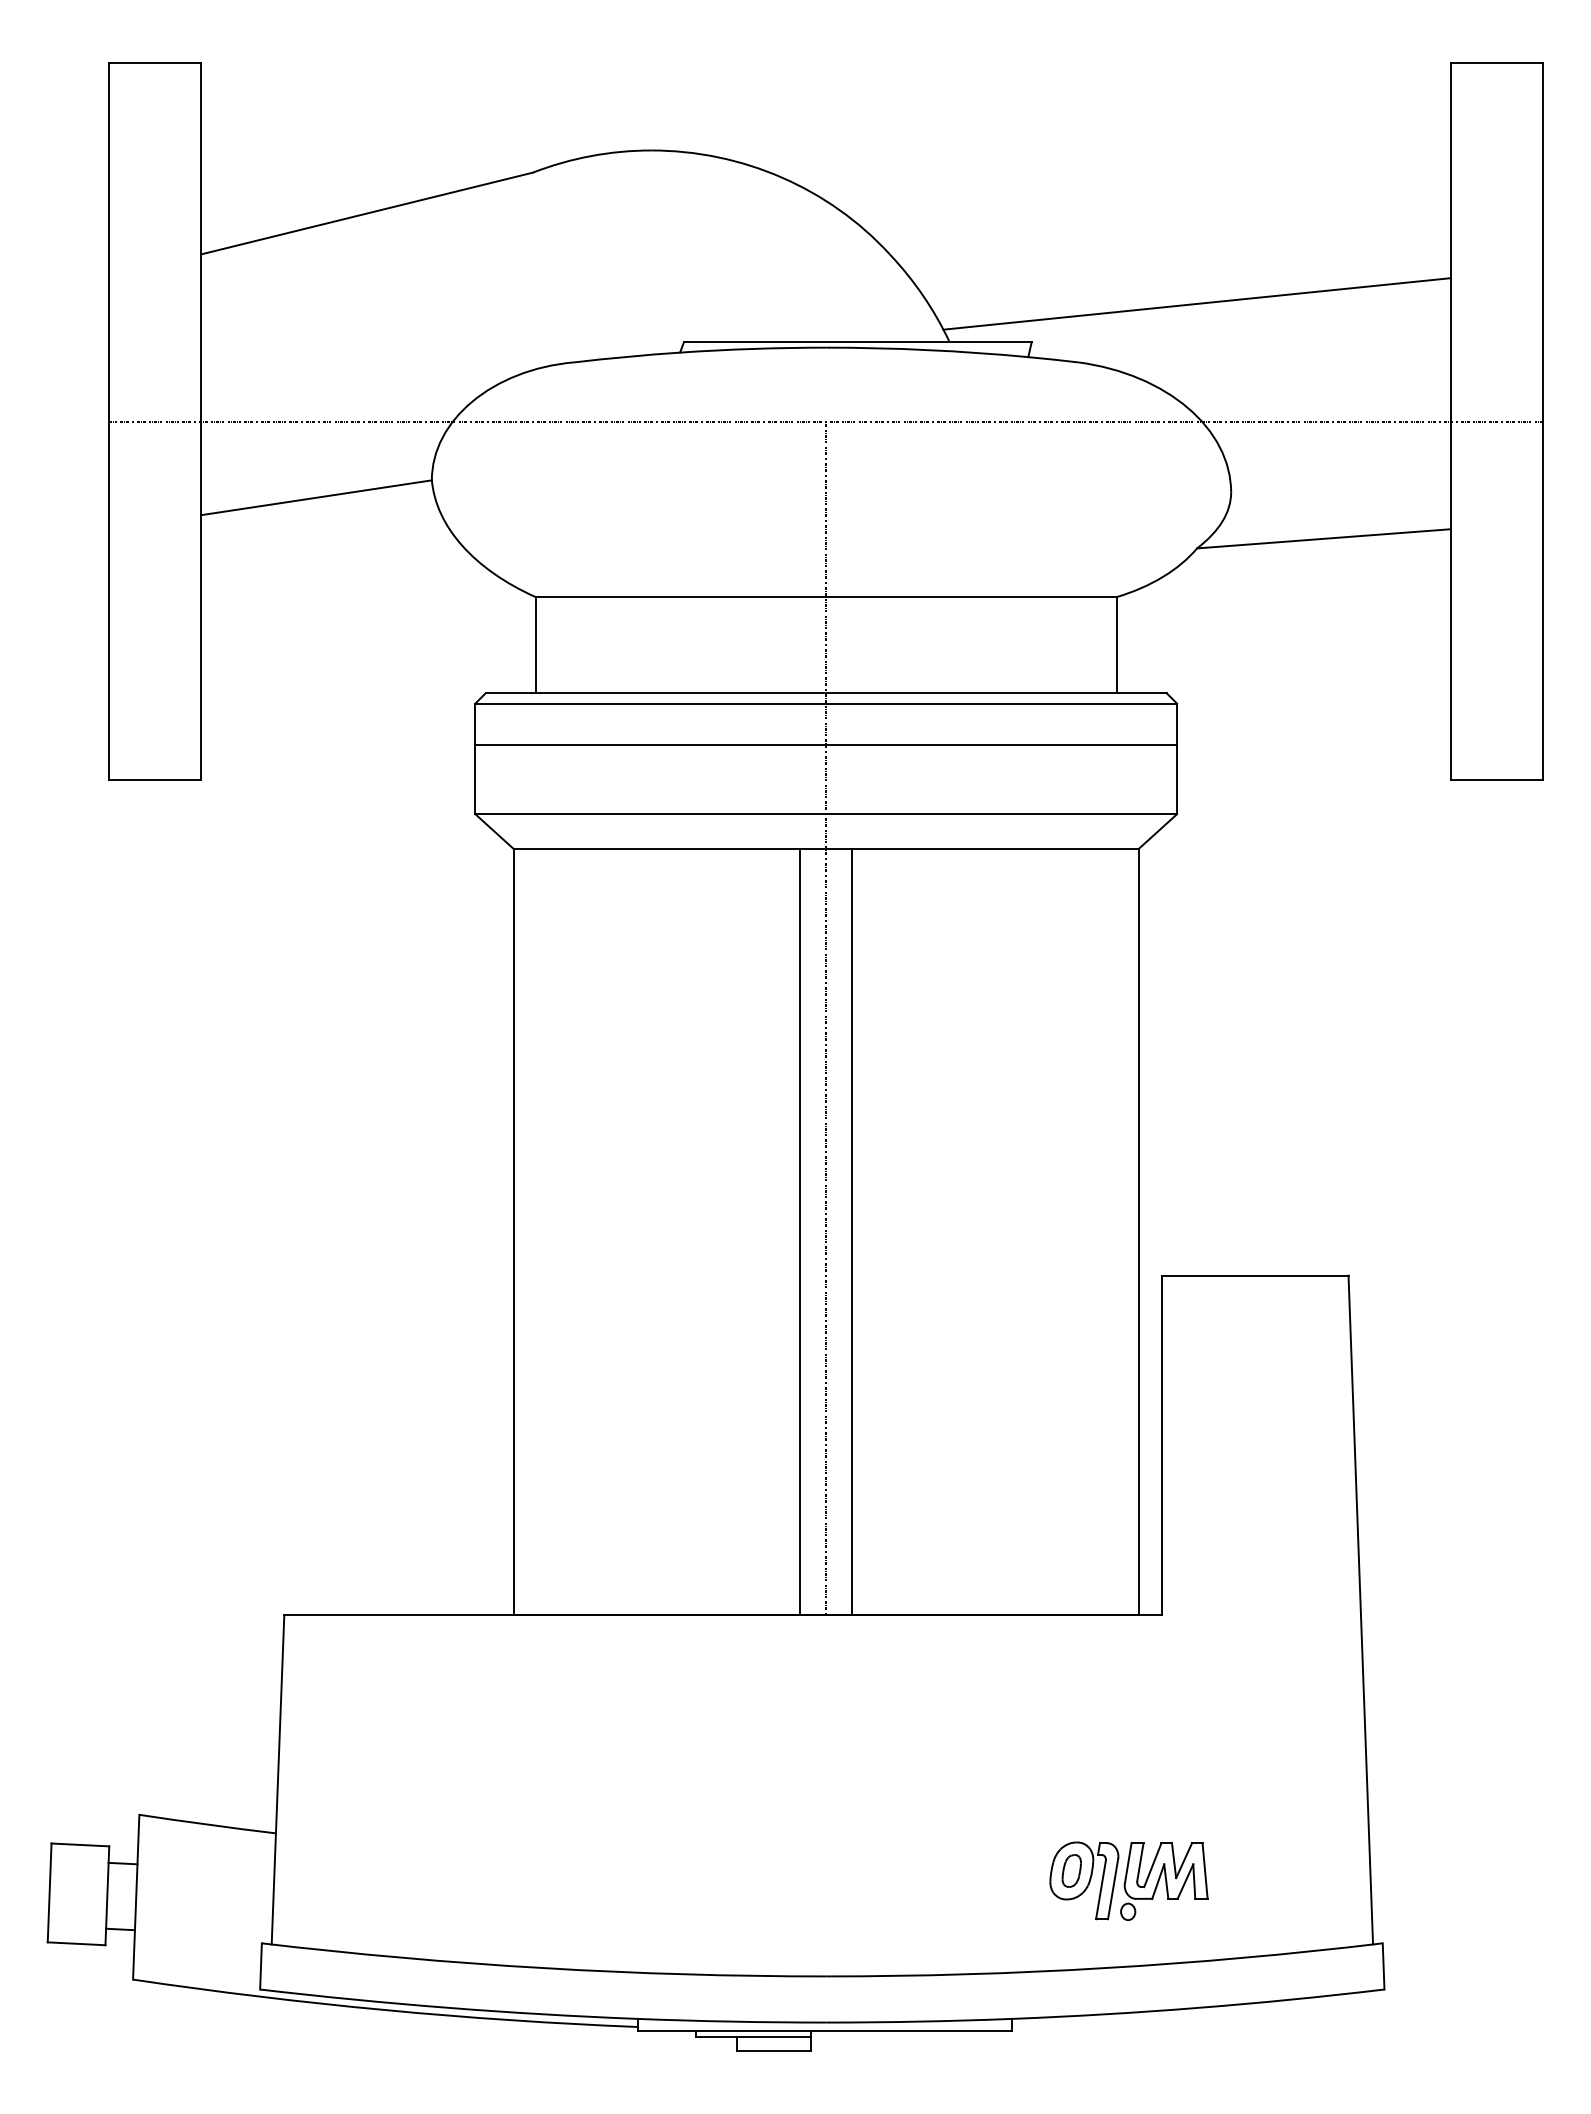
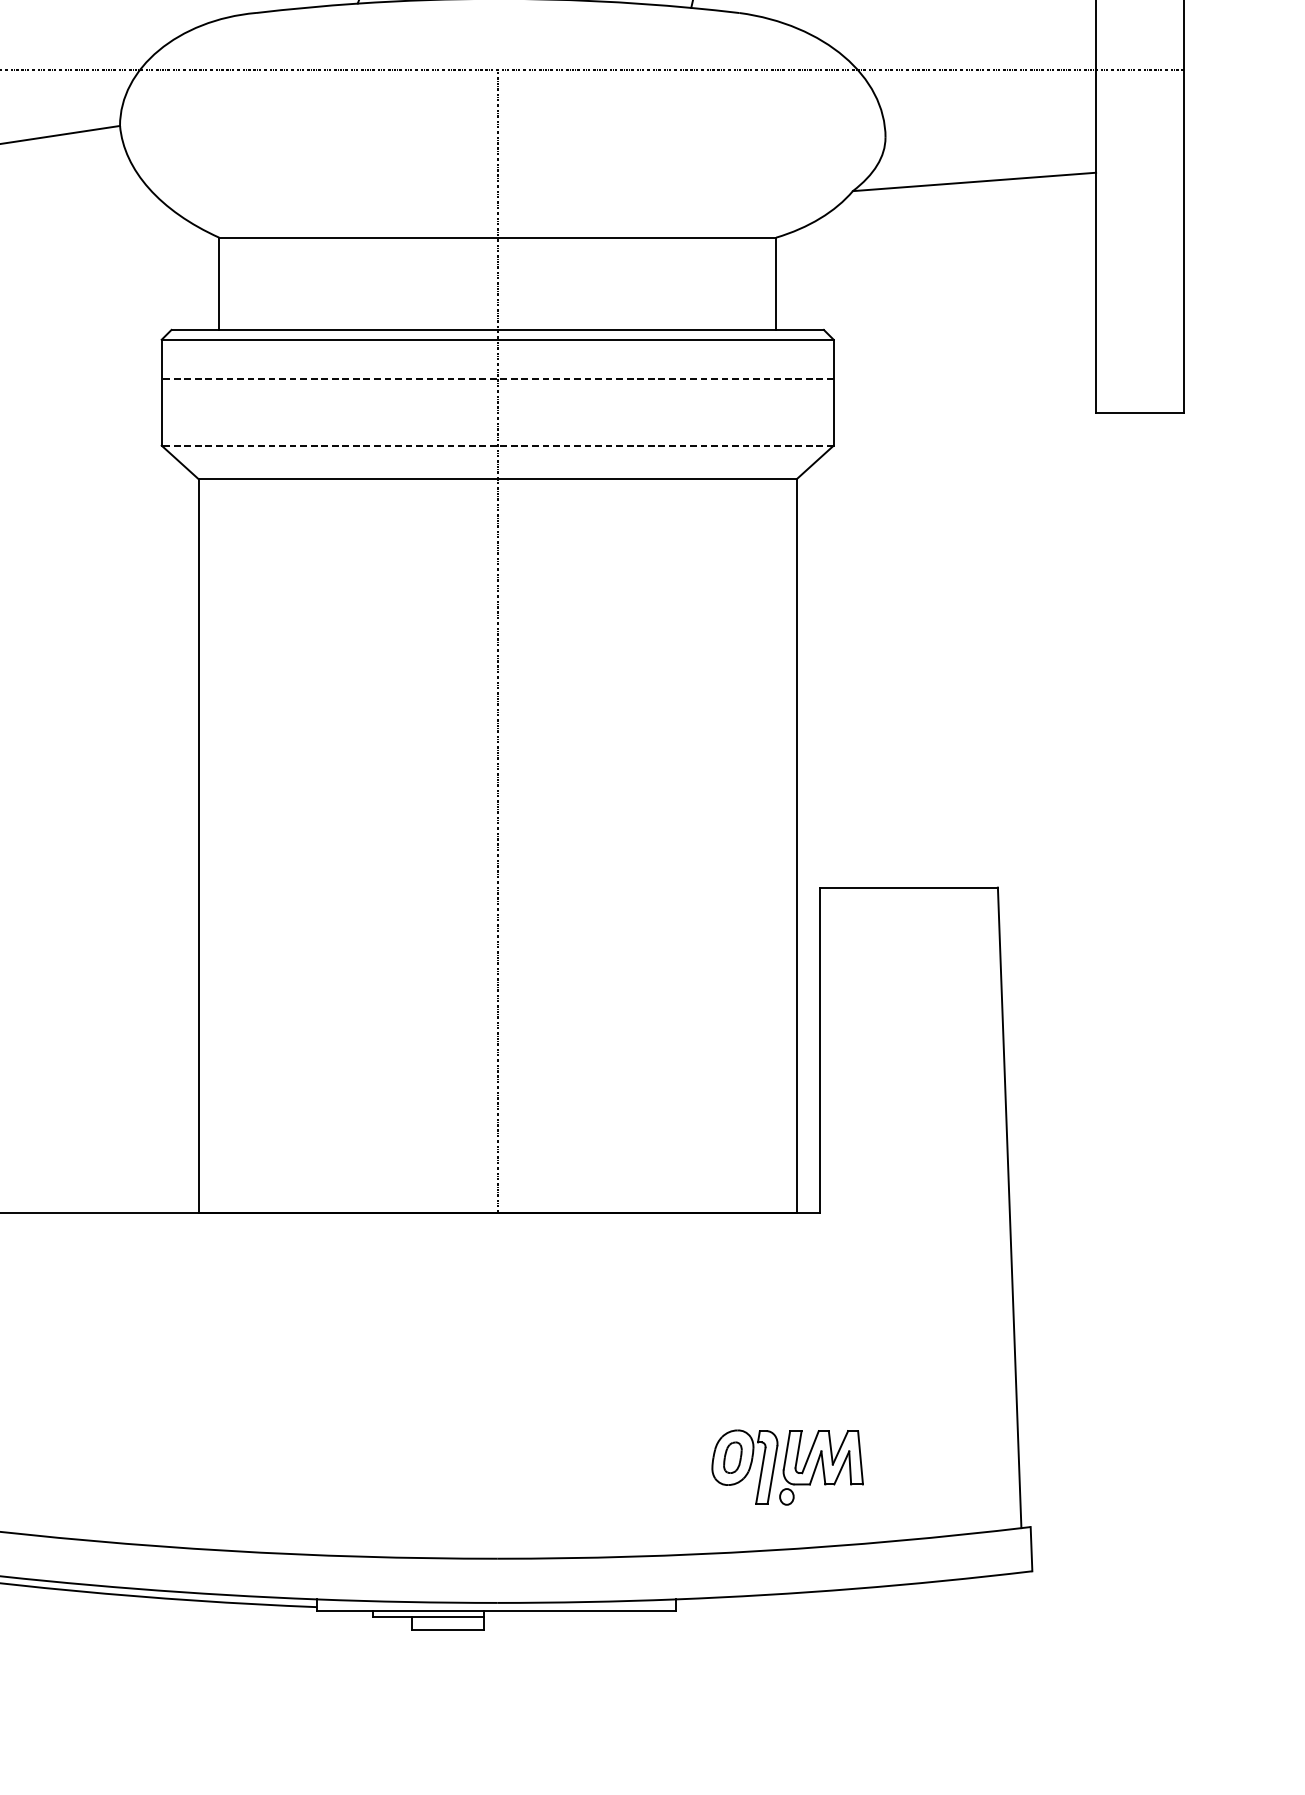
line: (826, 744) -> (497, 378), solid -> dashed
line: (826, 814) -> (497, 445), solid -> dashed
line: (800, 1232) -> (473, 846), removed
line: (852, 1232) -> (522, 846), removed

